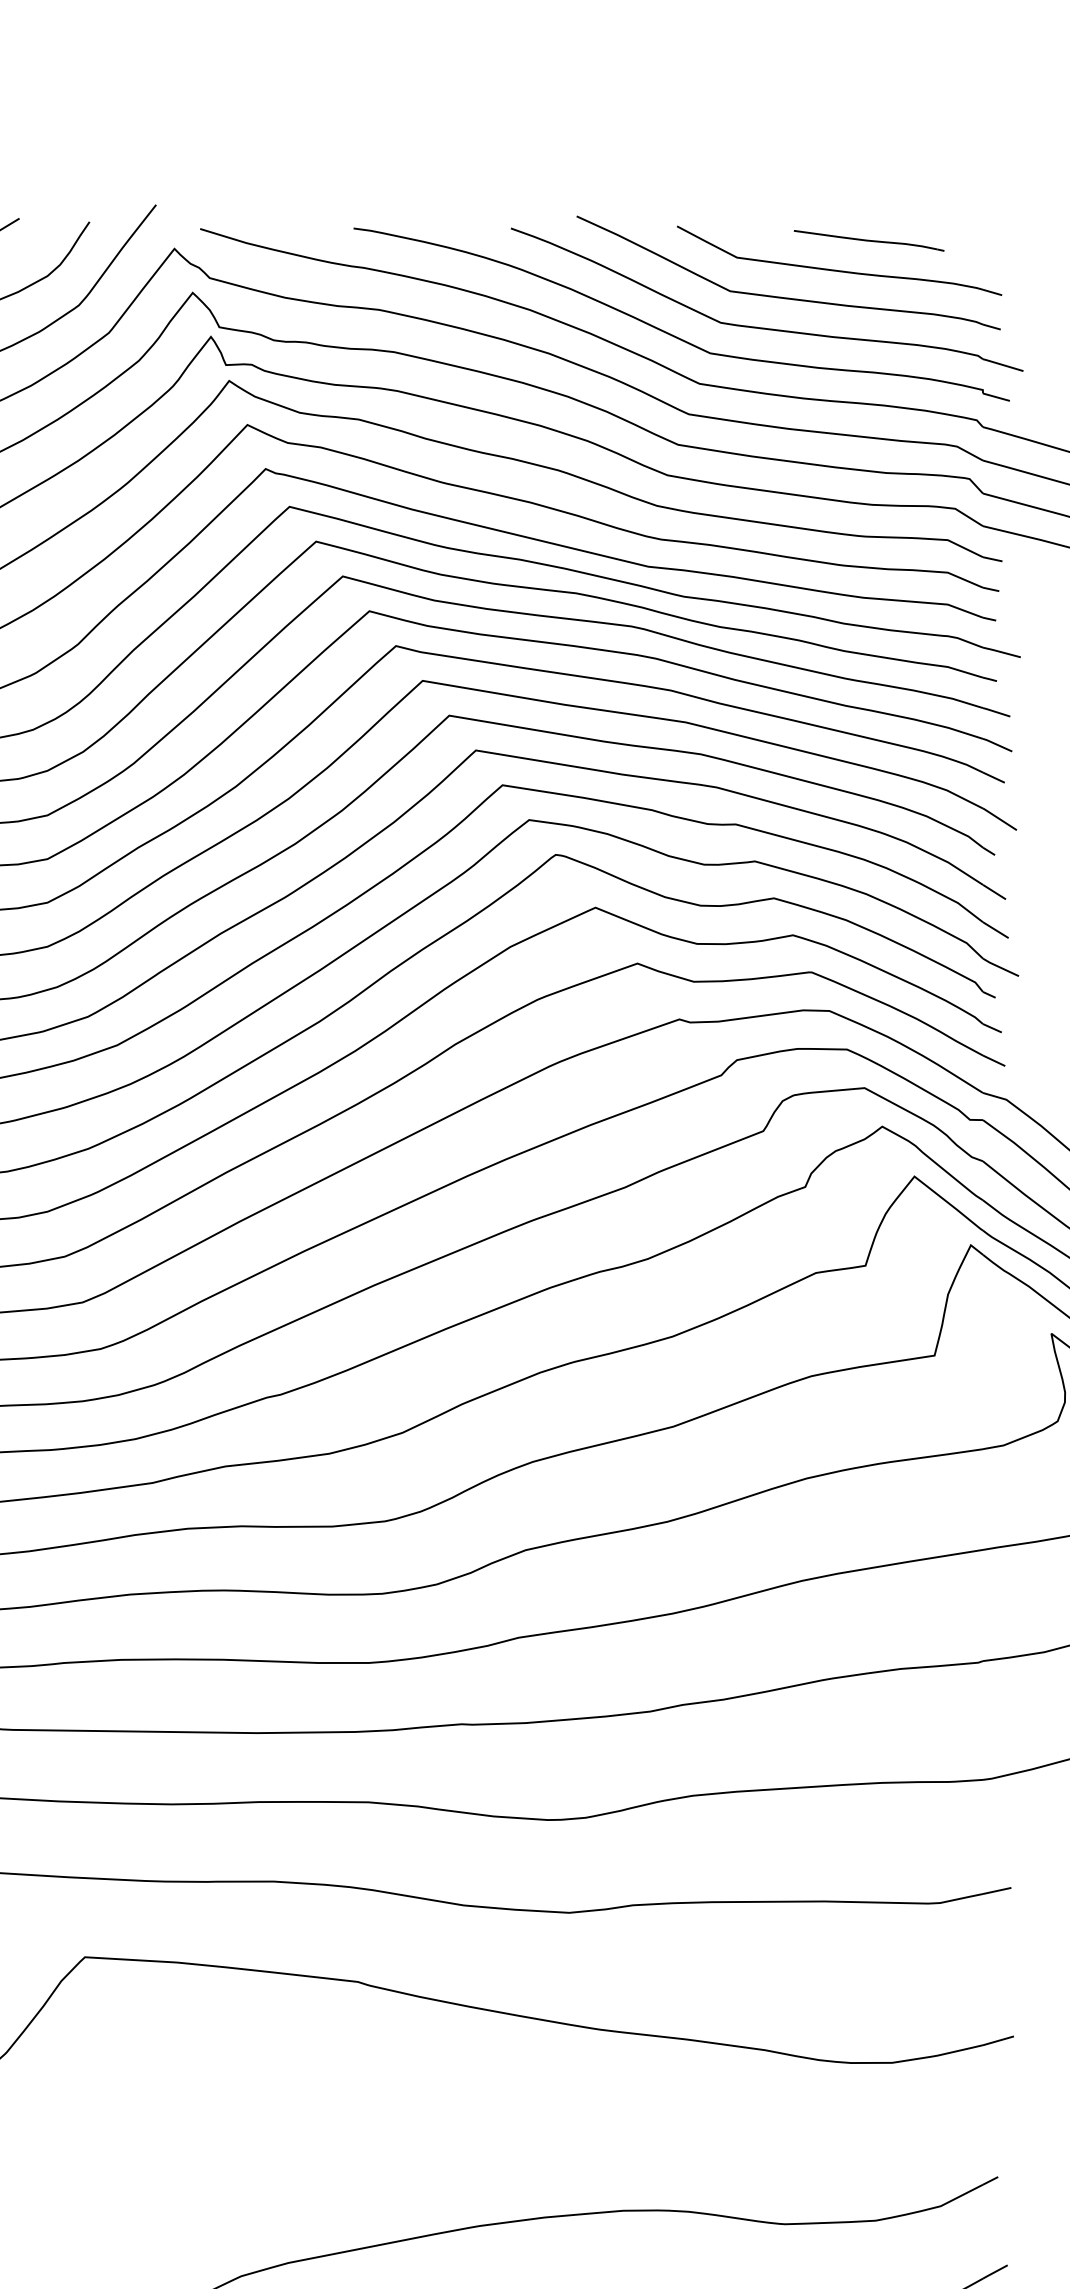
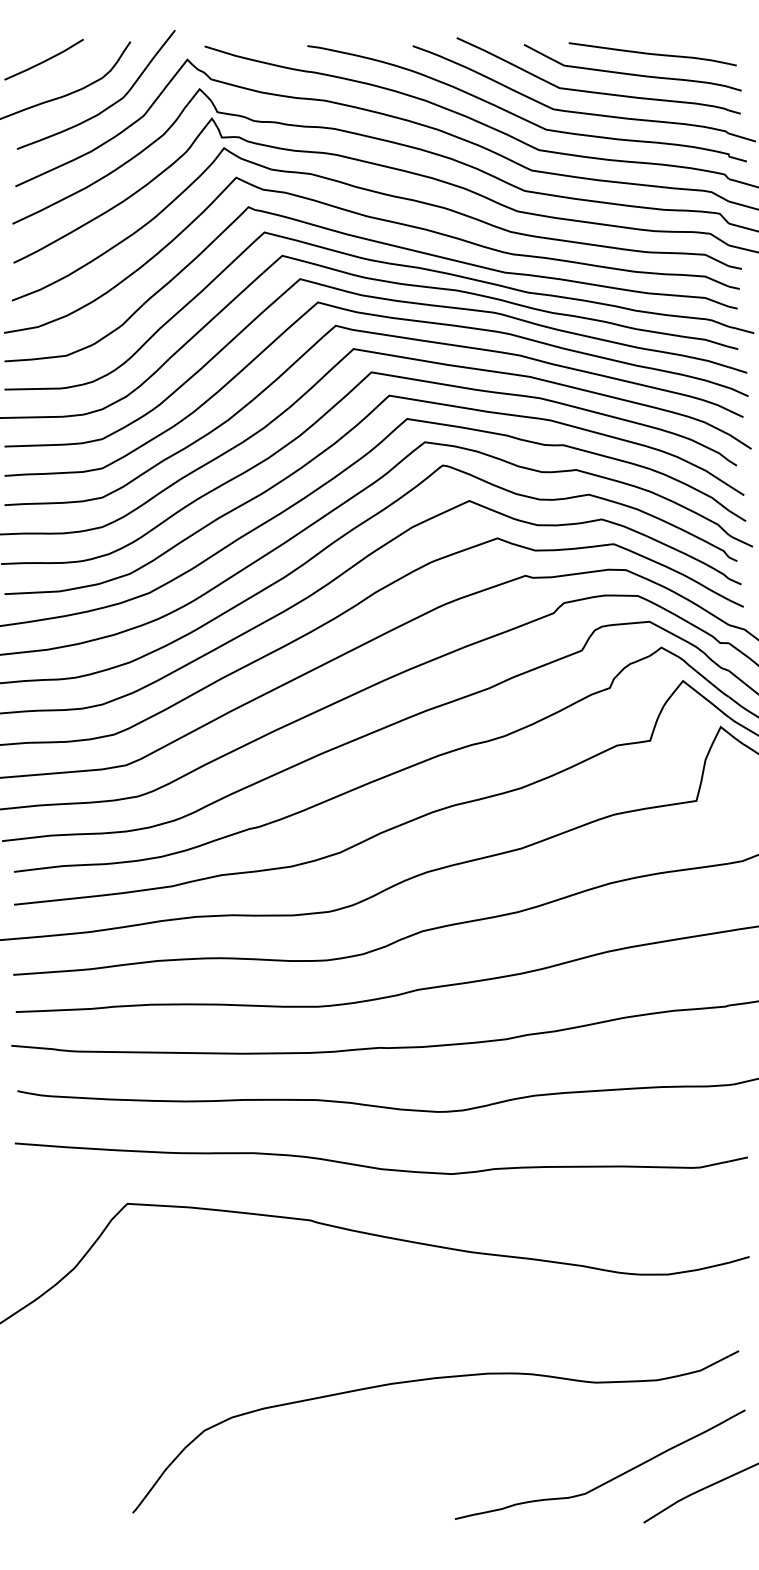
part: (868, 241) -> (652, 54), size x1.67

